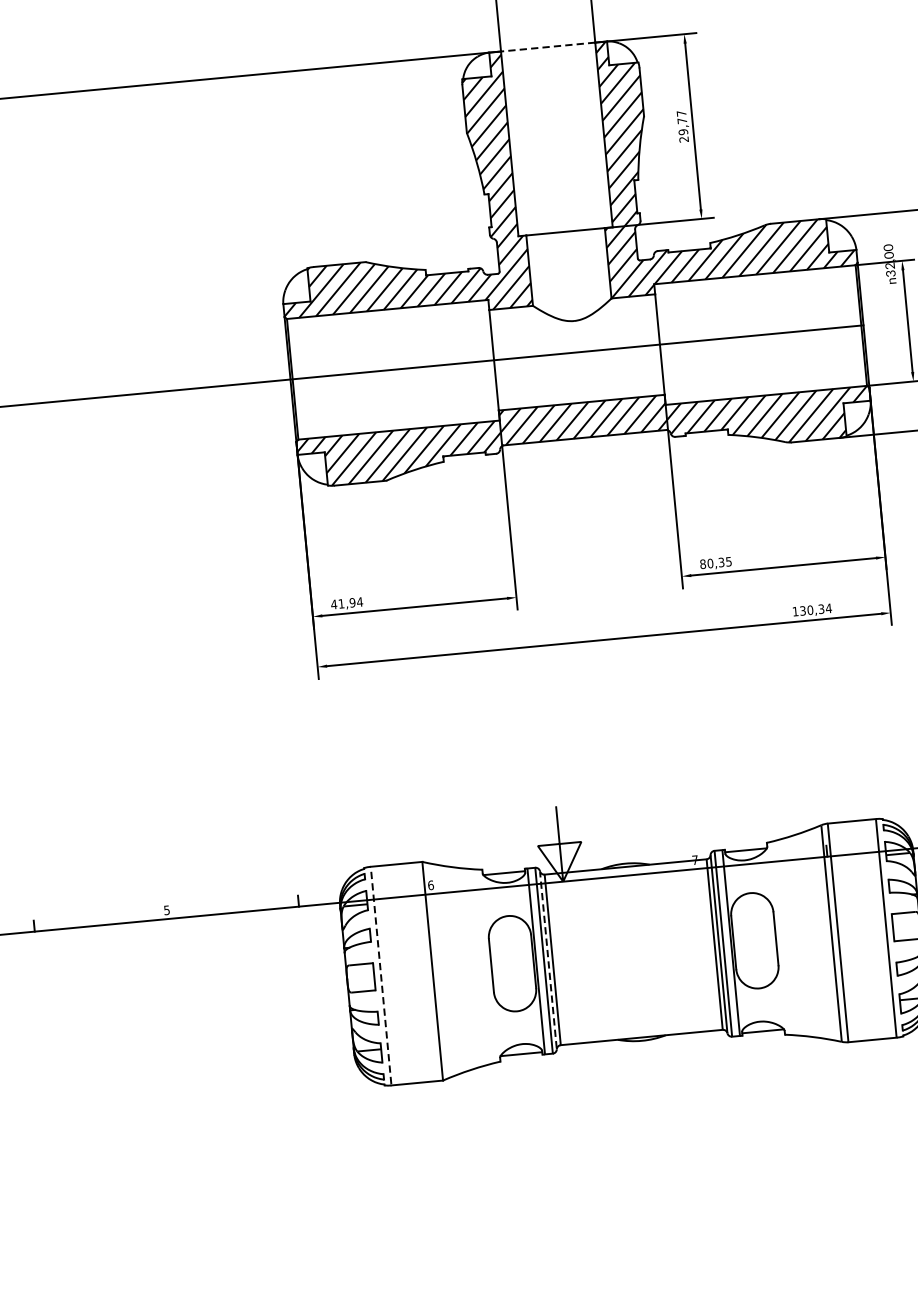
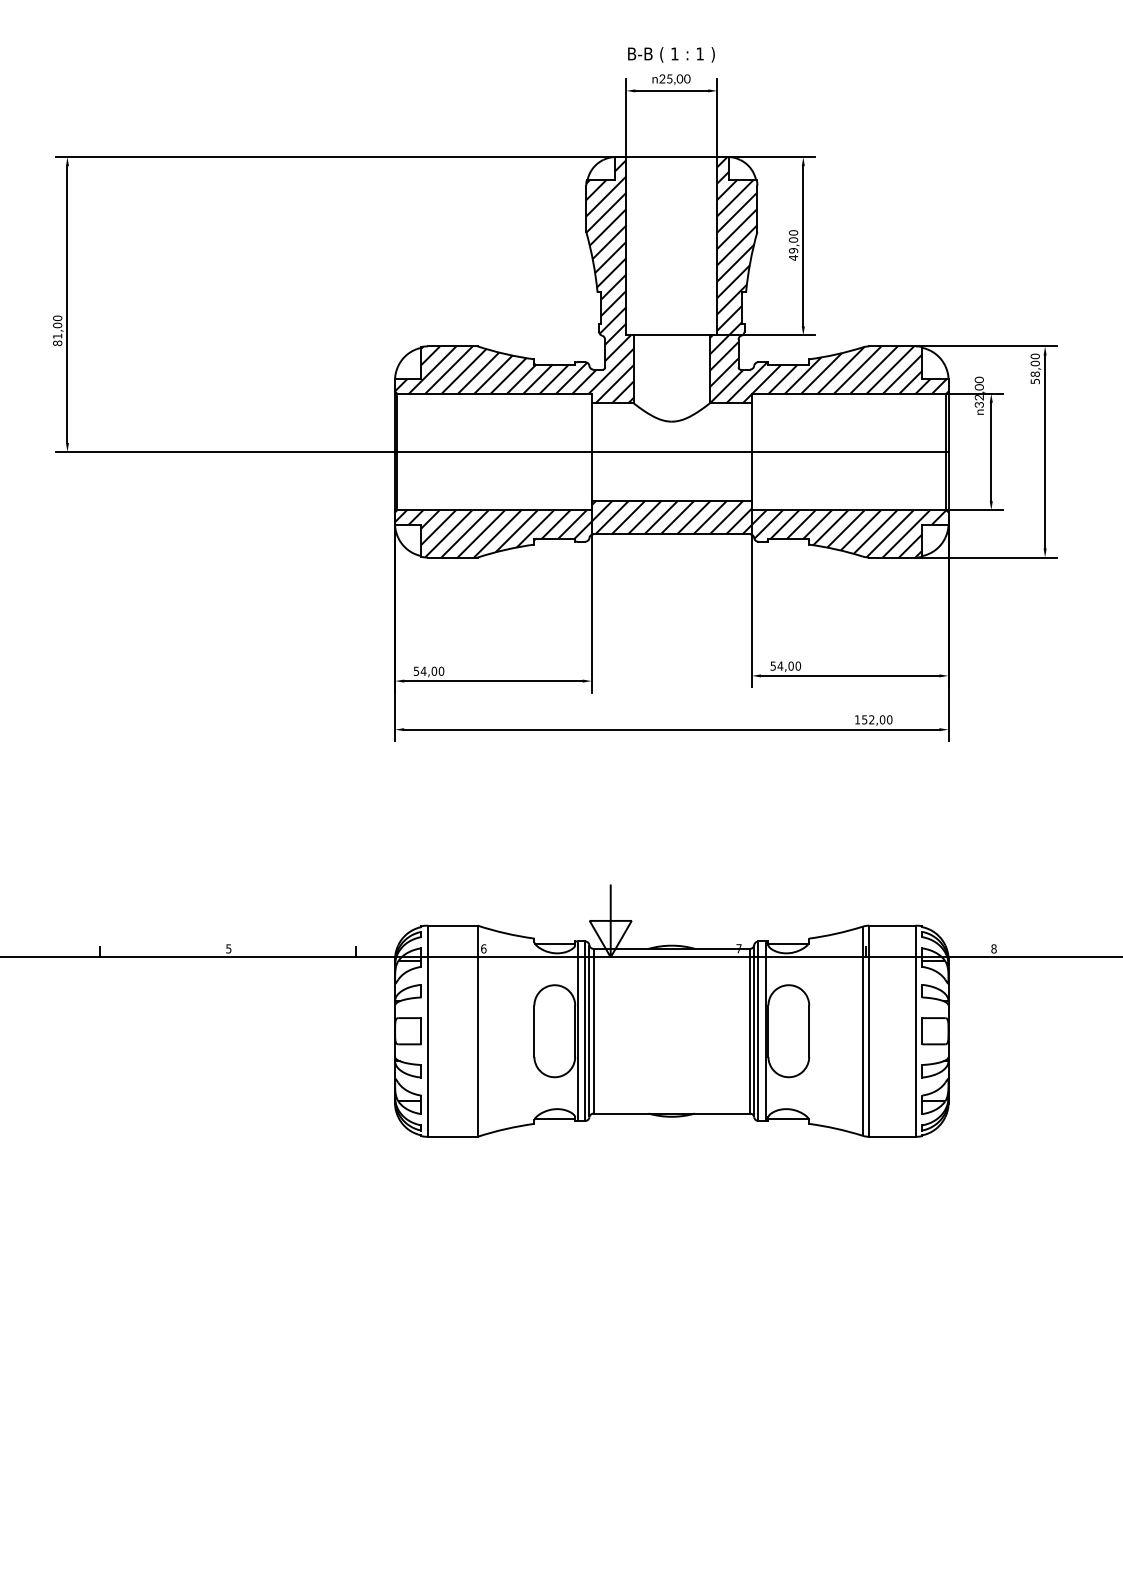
line: (547, 47) -> (671, 157), dashed -> solid
text: (682, 126) -> (793, 245), 29,77 -> 49,00
text: (715, 562) -> (785, 665), 80,35 -> 54,00
text: (346, 602) -> (428, 670), 41,94 -> 54,00
text: (816, 609) -> (877, 719), 130,34 -> 152,00
line: (548, 960) -> (589, 1031), dashed -> solid
line: (380, 975) -> (427, 1030), dashed -> solid

